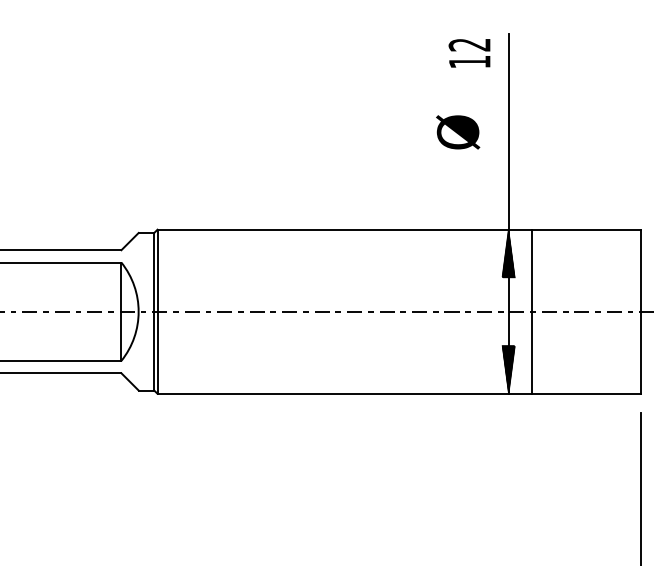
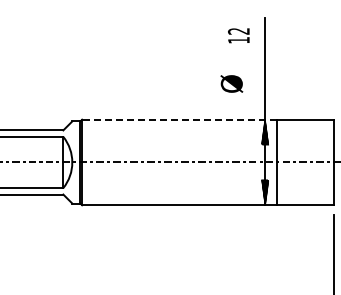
text: (468, 52) -> (238, 35), moved
text: (457, 131) -> (231, 83), moved
line: (344, 229) -> (179, 119), solid -> dashed

